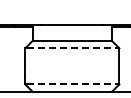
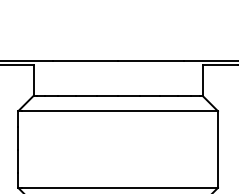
line: (73, 48) -> (120, 111), dashed -> solid
line: (73, 84) -> (120, 188), dashed -> solid

